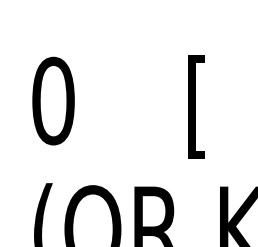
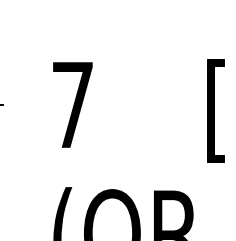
text: (53, 100) -> (72, 104), 0 -> 7

